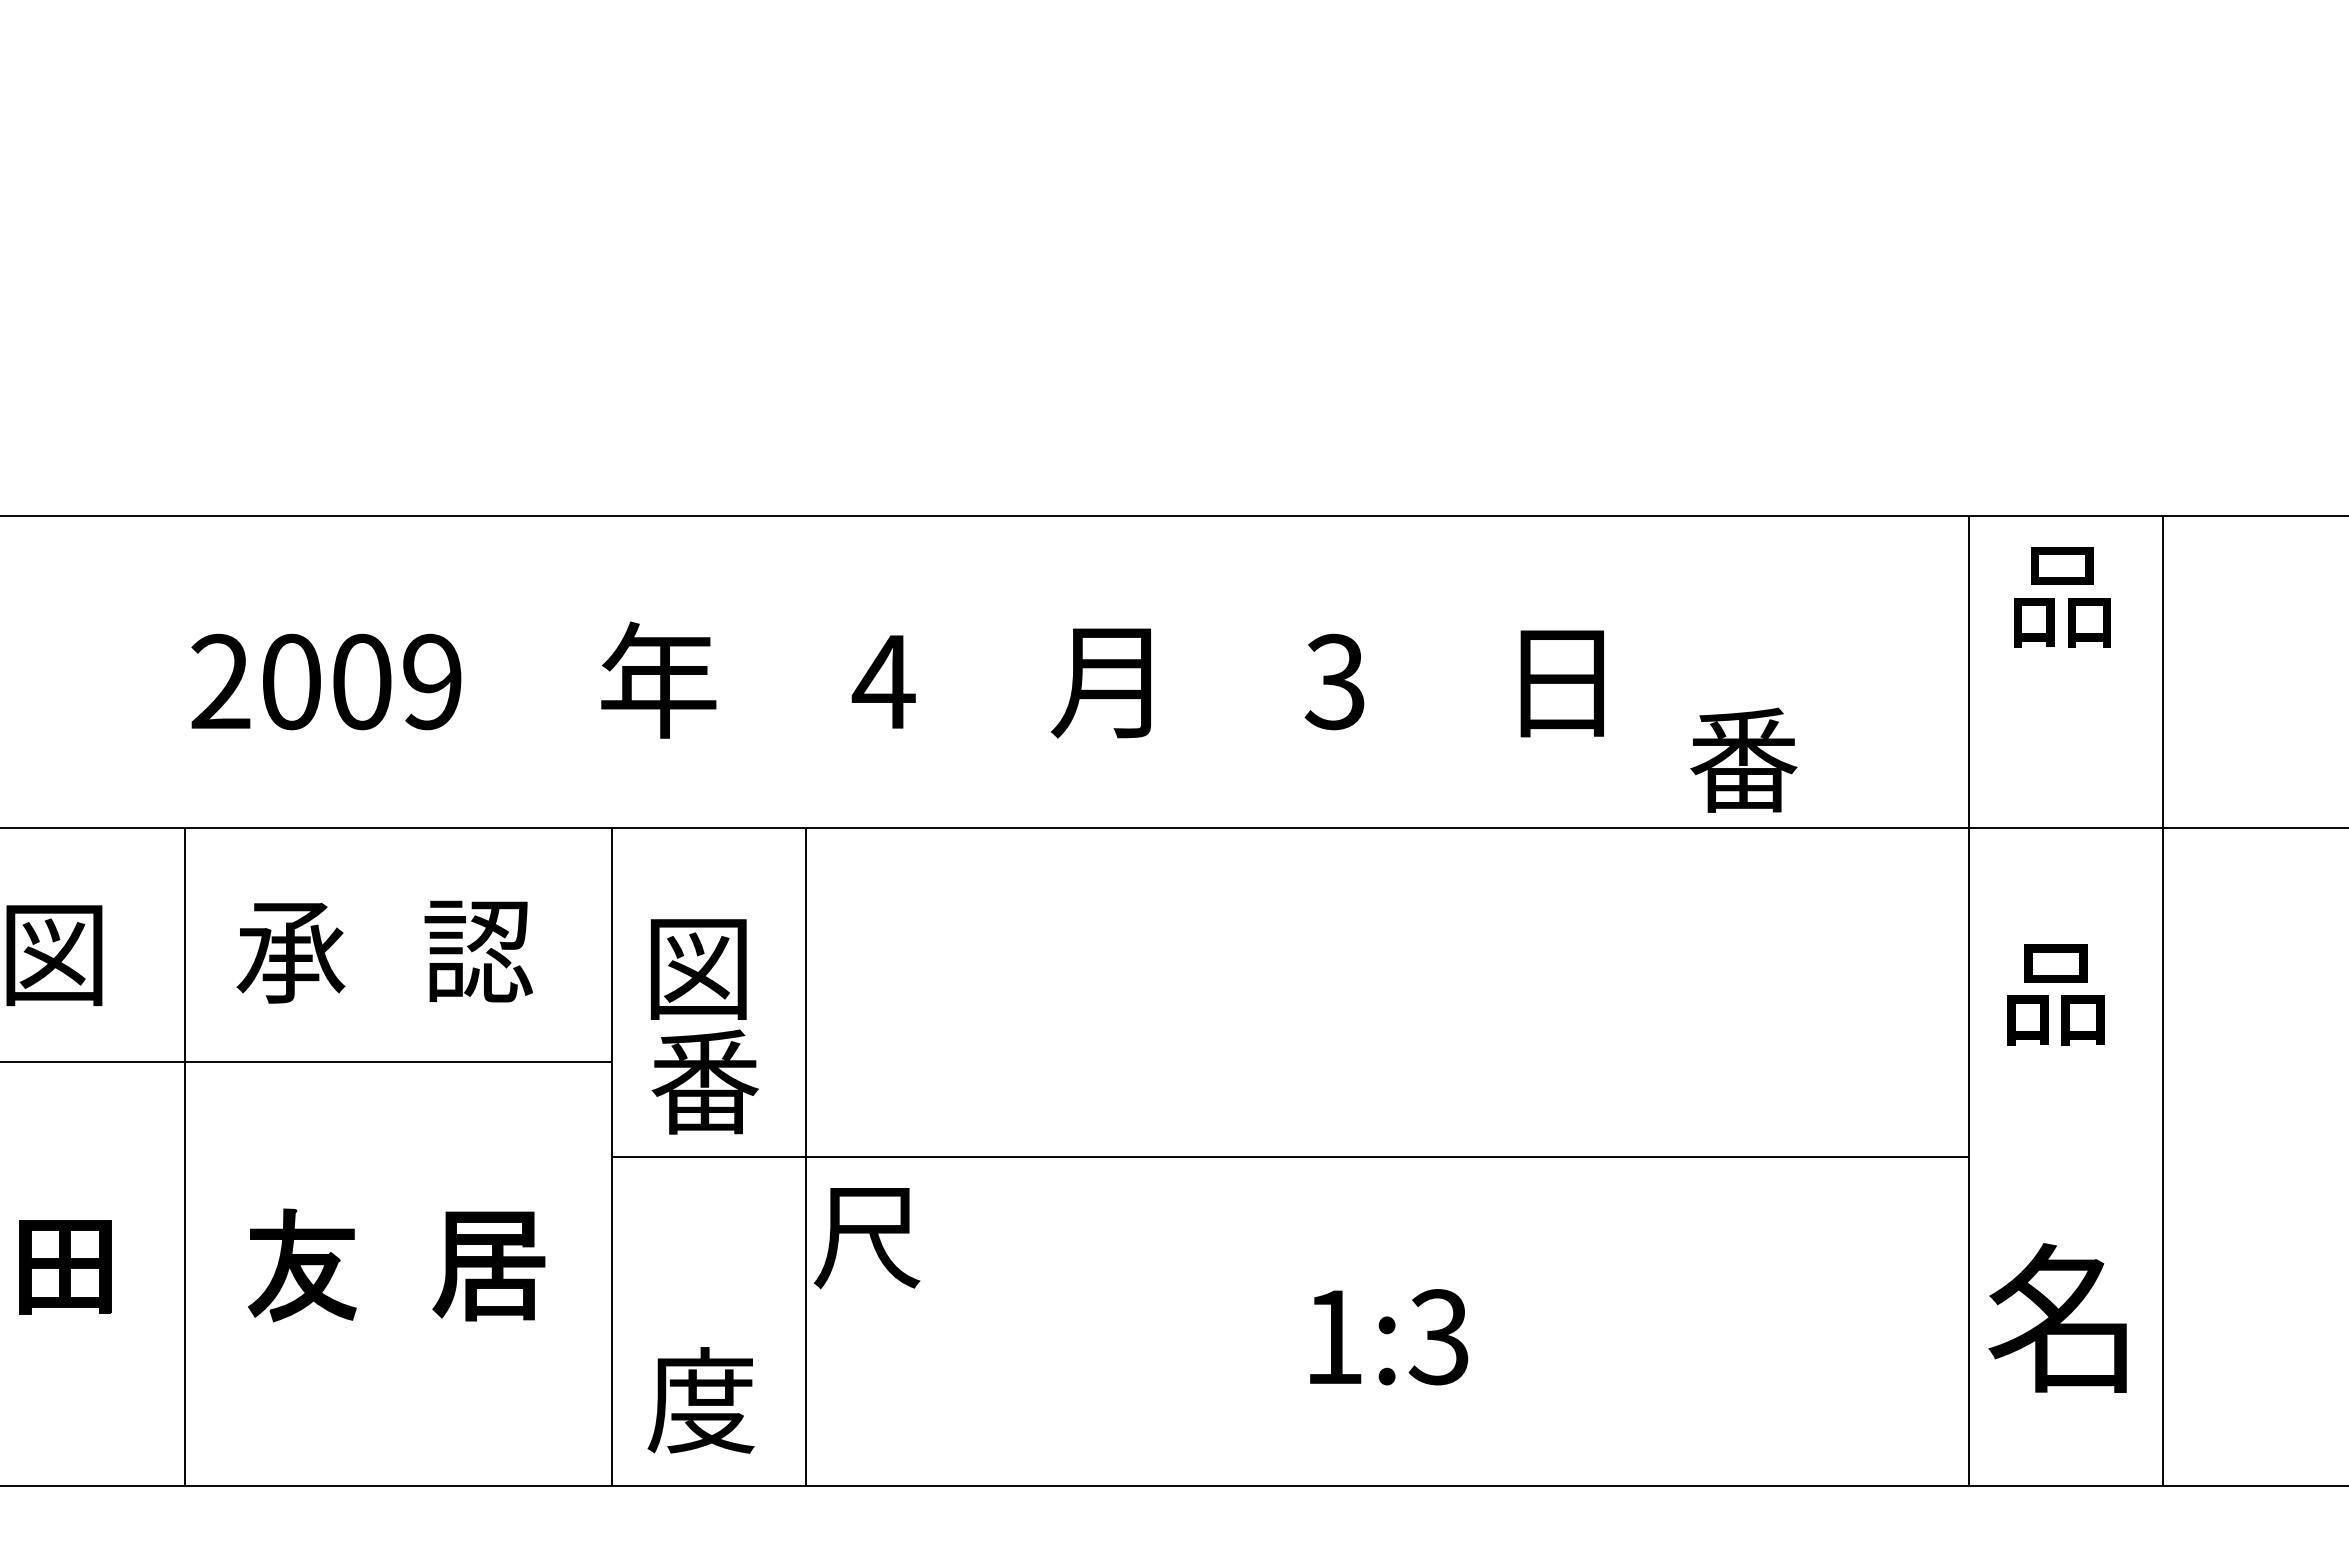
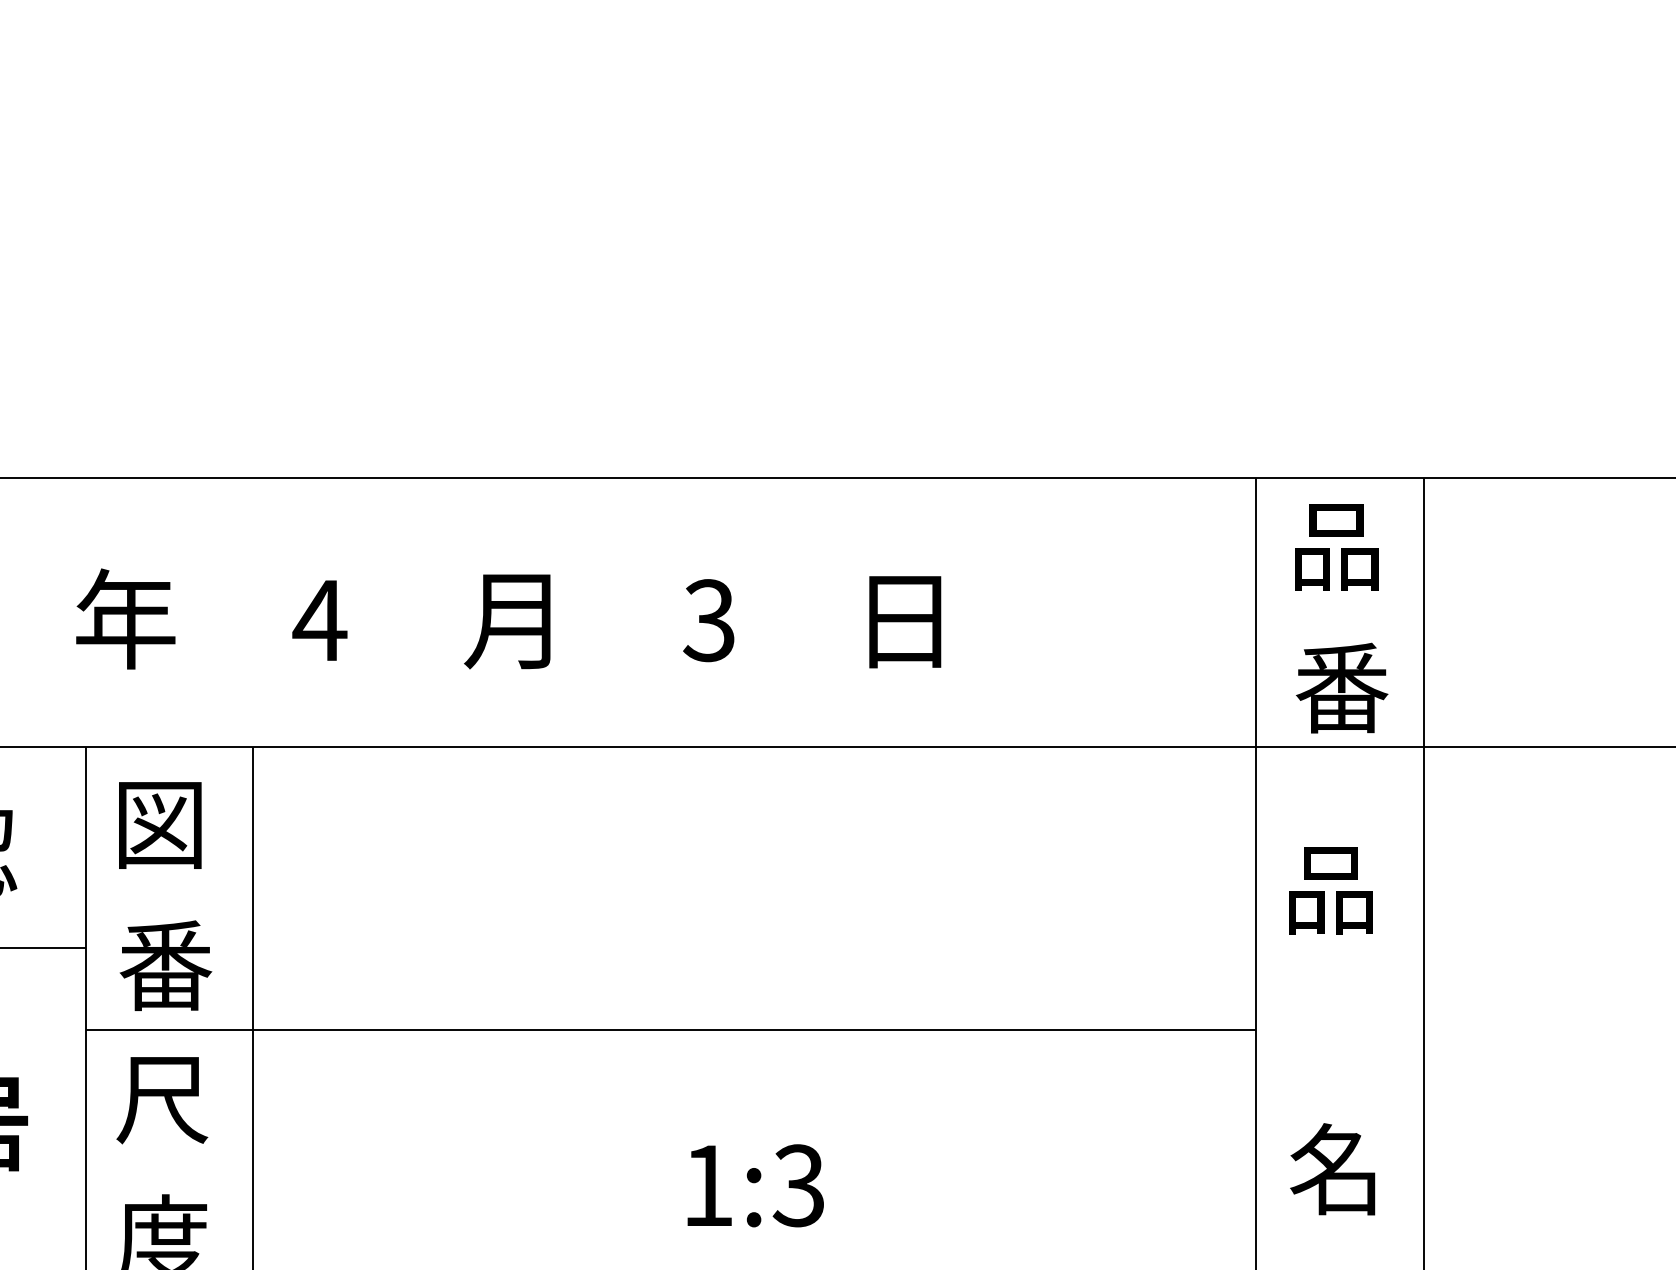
part: (1743, 759) -> (1341, 687), moved
part: (698, 969) -> (160, 825), moved
part: (866, 1238) -> (161, 1100), moved
part: (2057, 1317) -> (1332, 1168), size x0.71

